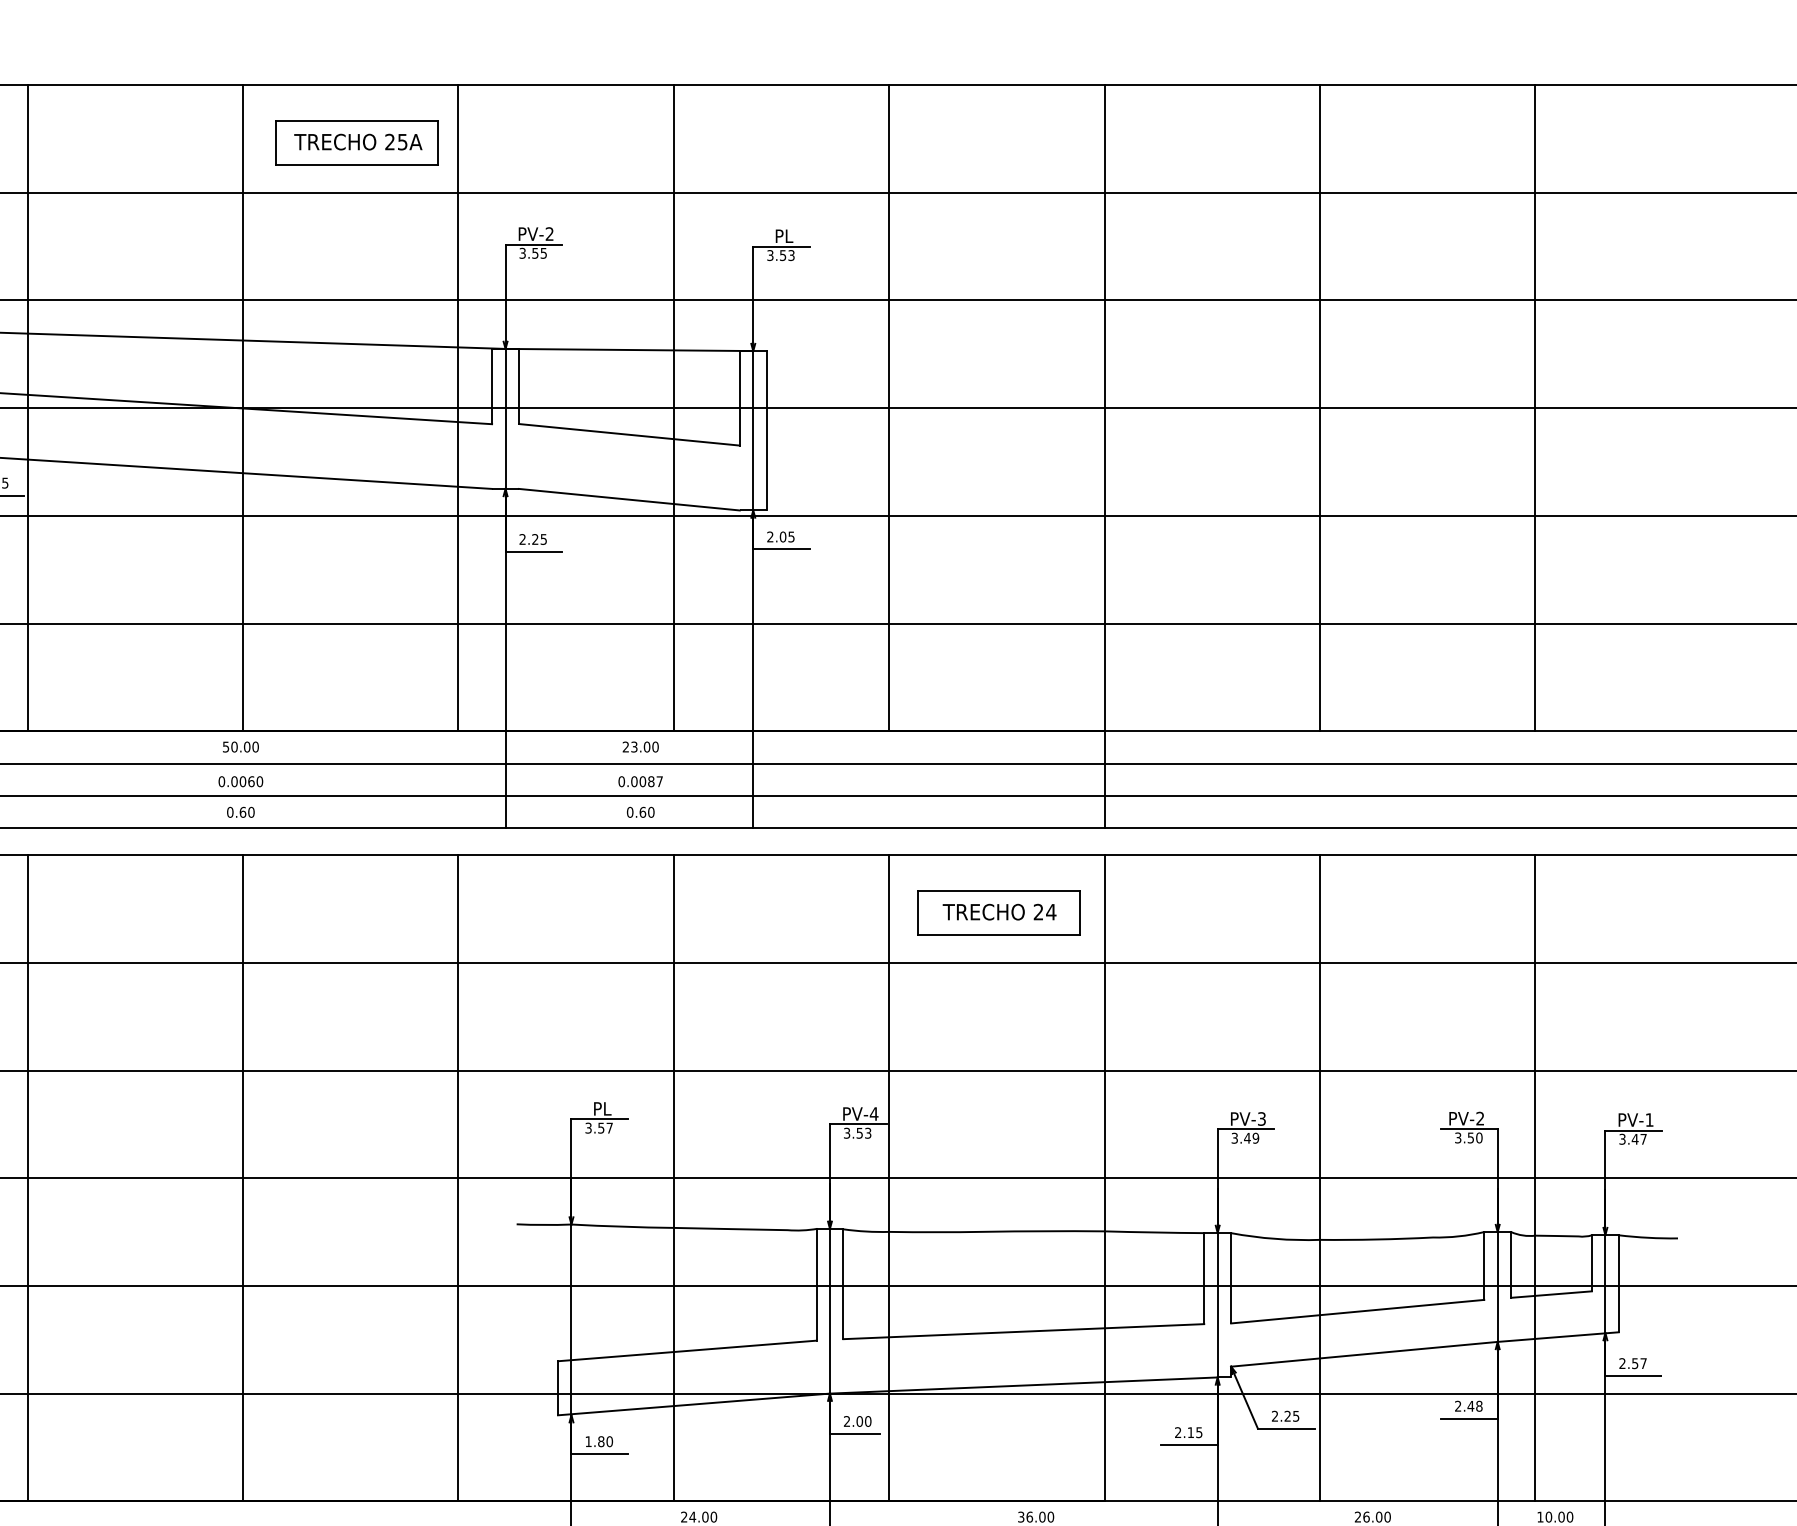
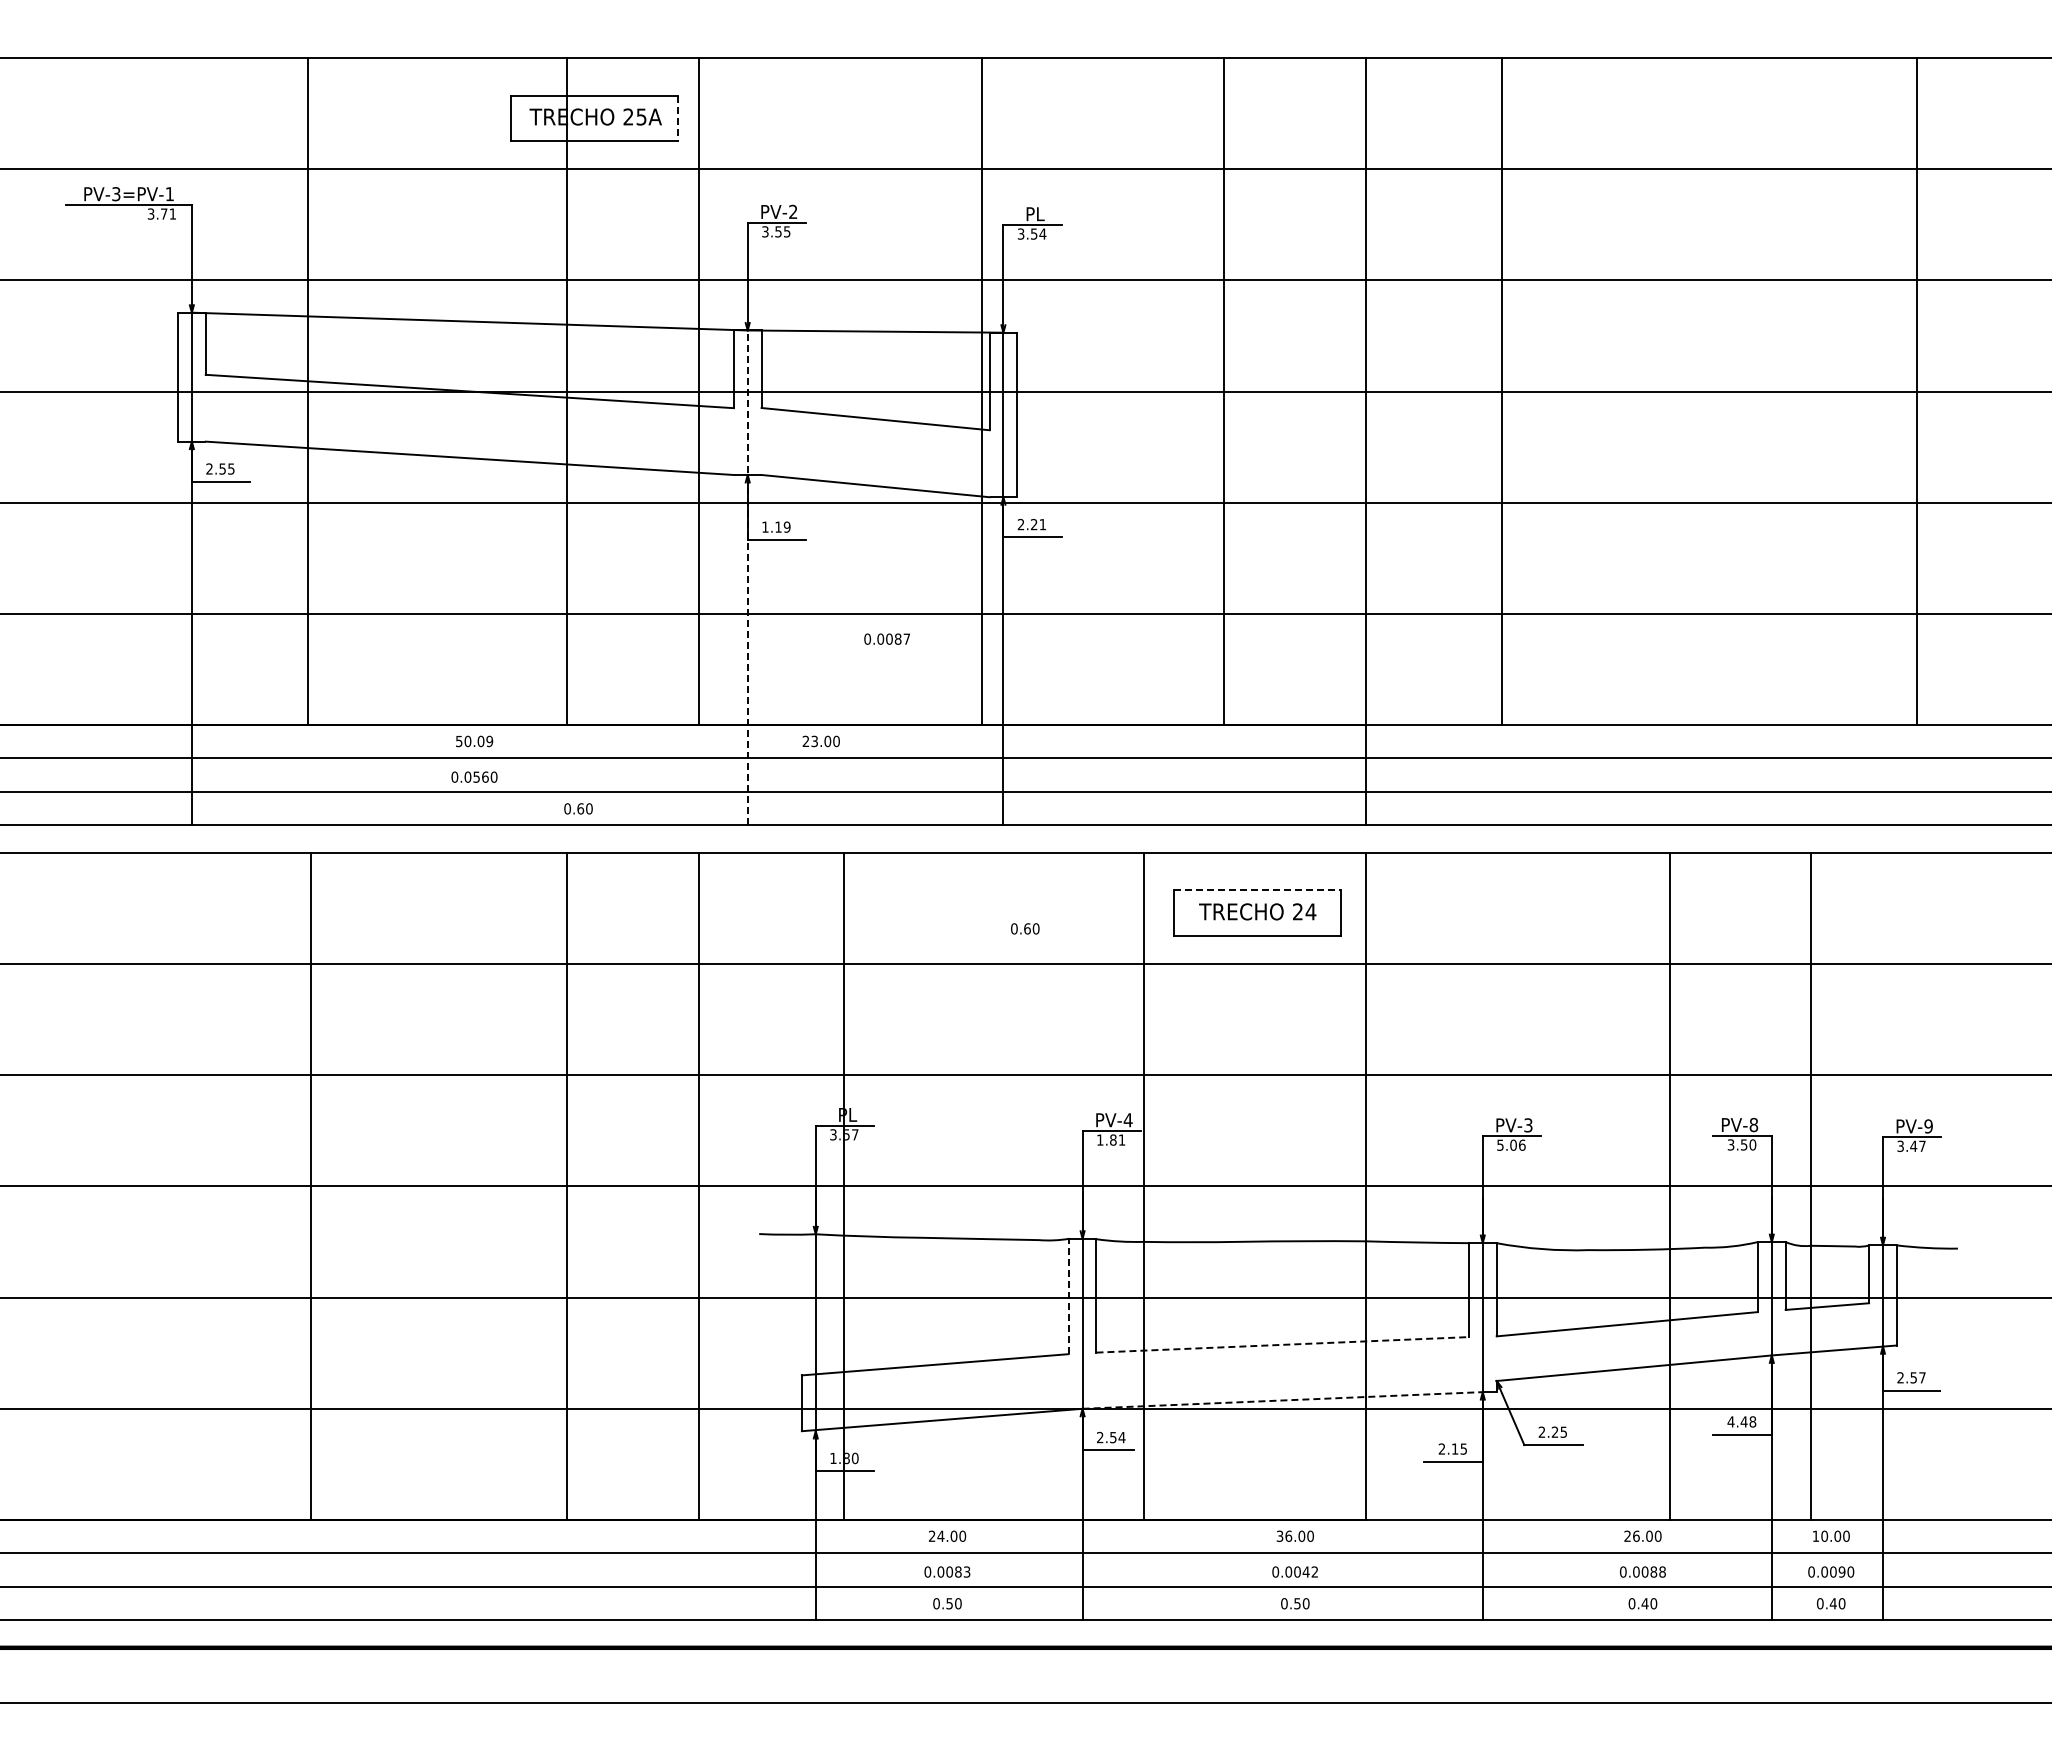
line: (438, 143) -> (678, 118), solid -> dashed
text: (791, 254) -> (1042, 233), 3.53 -> 3.54
line: (27, 408) -> (308, 391), moved
line: (242, 408) -> (566, 391), moved
line: (673, 408) -> (982, 391), moved
line: (888, 408) -> (1223, 391), moved
line: (1320, 408) -> (1502, 391), moved
line: (1535, 408) -> (1916, 391), moved
text: (787, 536) -> (1038, 524), 2.05 -> 2.21
text: (533, 538) -> (776, 526), 2.25 -> 1.19
line: (505, 588) -> (747, 577), solid -> dashed
text: (255, 747) -> (489, 741), 50.00 -> 50.09
text: (640, 747) -> (820, 741), moved
text: (242, 781) -> (476, 776), 0.0060 -> 0.0560
text: (640, 781) -> (886, 638), moved
text: (240, 812) -> (578, 808), moved
text: (640, 812) -> (1025, 928), moved
line: (999, 891) -> (1257, 890), solid -> dashed
text: (1479, 1119) -> (1753, 1125), PV-2 -> PV-8
text: (1649, 1120) -> (1928, 1126), PV-1 -> PV-9
text: (857, 1132) -> (1111, 1139), 3.53 -> 1.81
text: (1245, 1137) -> (1511, 1144), 3.49 -> 5.06
line: (27, 1177) -> (311, 1185), moved
line: (242, 1177) -> (566, 1185), moved
line: (673, 1177) -> (844, 1185), moved
line: (1320, 1177) -> (1670, 1185), moved
line: (816, 1284) -> (1068, 1296), solid -> dashed
line: (1024, 1331) -> (1283, 1344), solid -> dashed
line: (1024, 1385) -> (1283, 1400), solid -> dashed
text: (1457, 1405) -> (1730, 1421), 2.48 -> 4.48
text: (863, 1421) -> (1117, 1437), 2.00 -> 2.54

